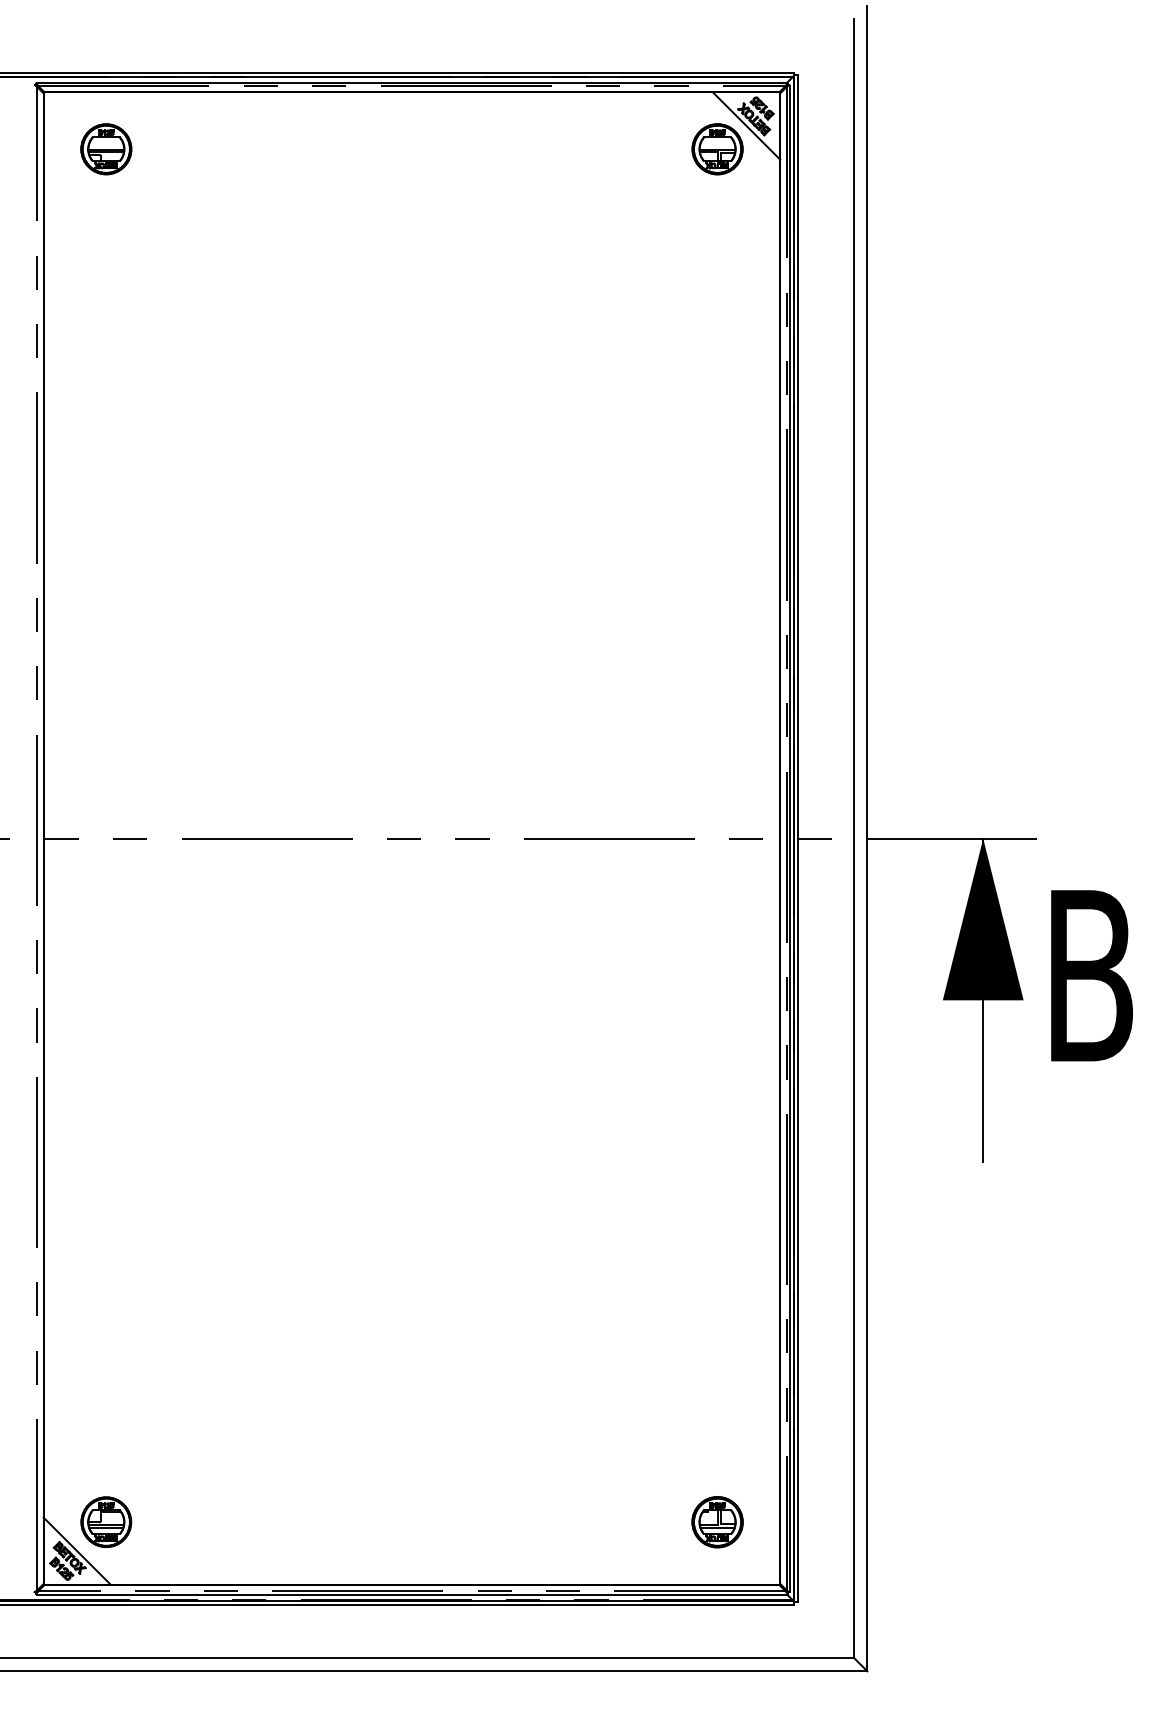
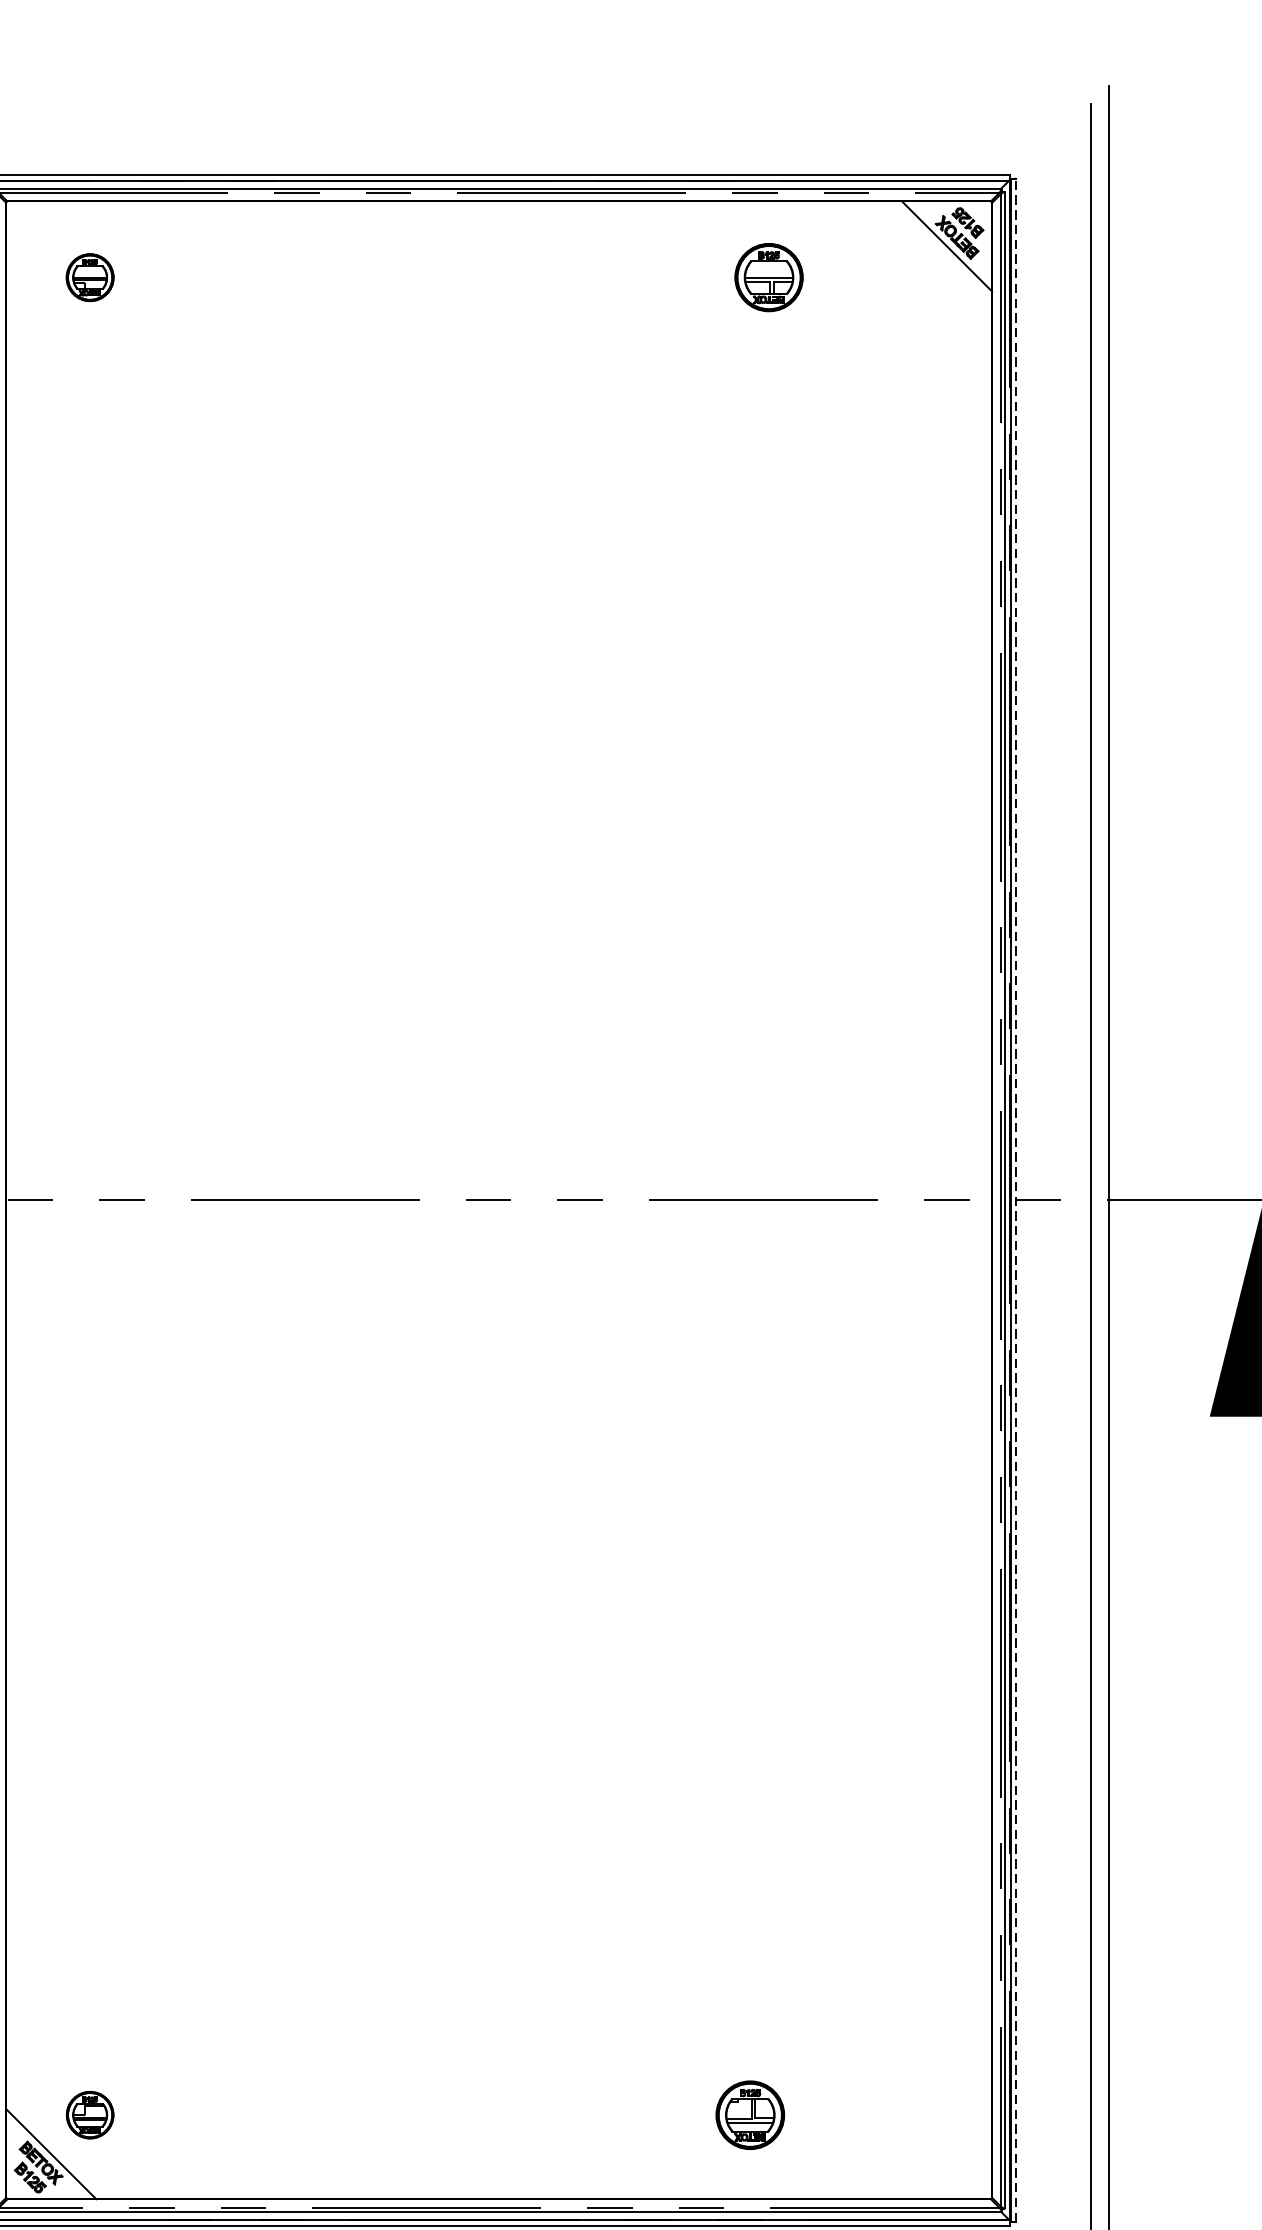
part: (106, 149) -> (90, 277), size x0.7
part: (717, 149) -> (768, 277), moved
line: (798, 838) -> (1016, 1200), solid -> dashed
part: (106, 1521) -> (90, 2114), size x0.7
part: (717, 1522) -> (750, 2115), moved

